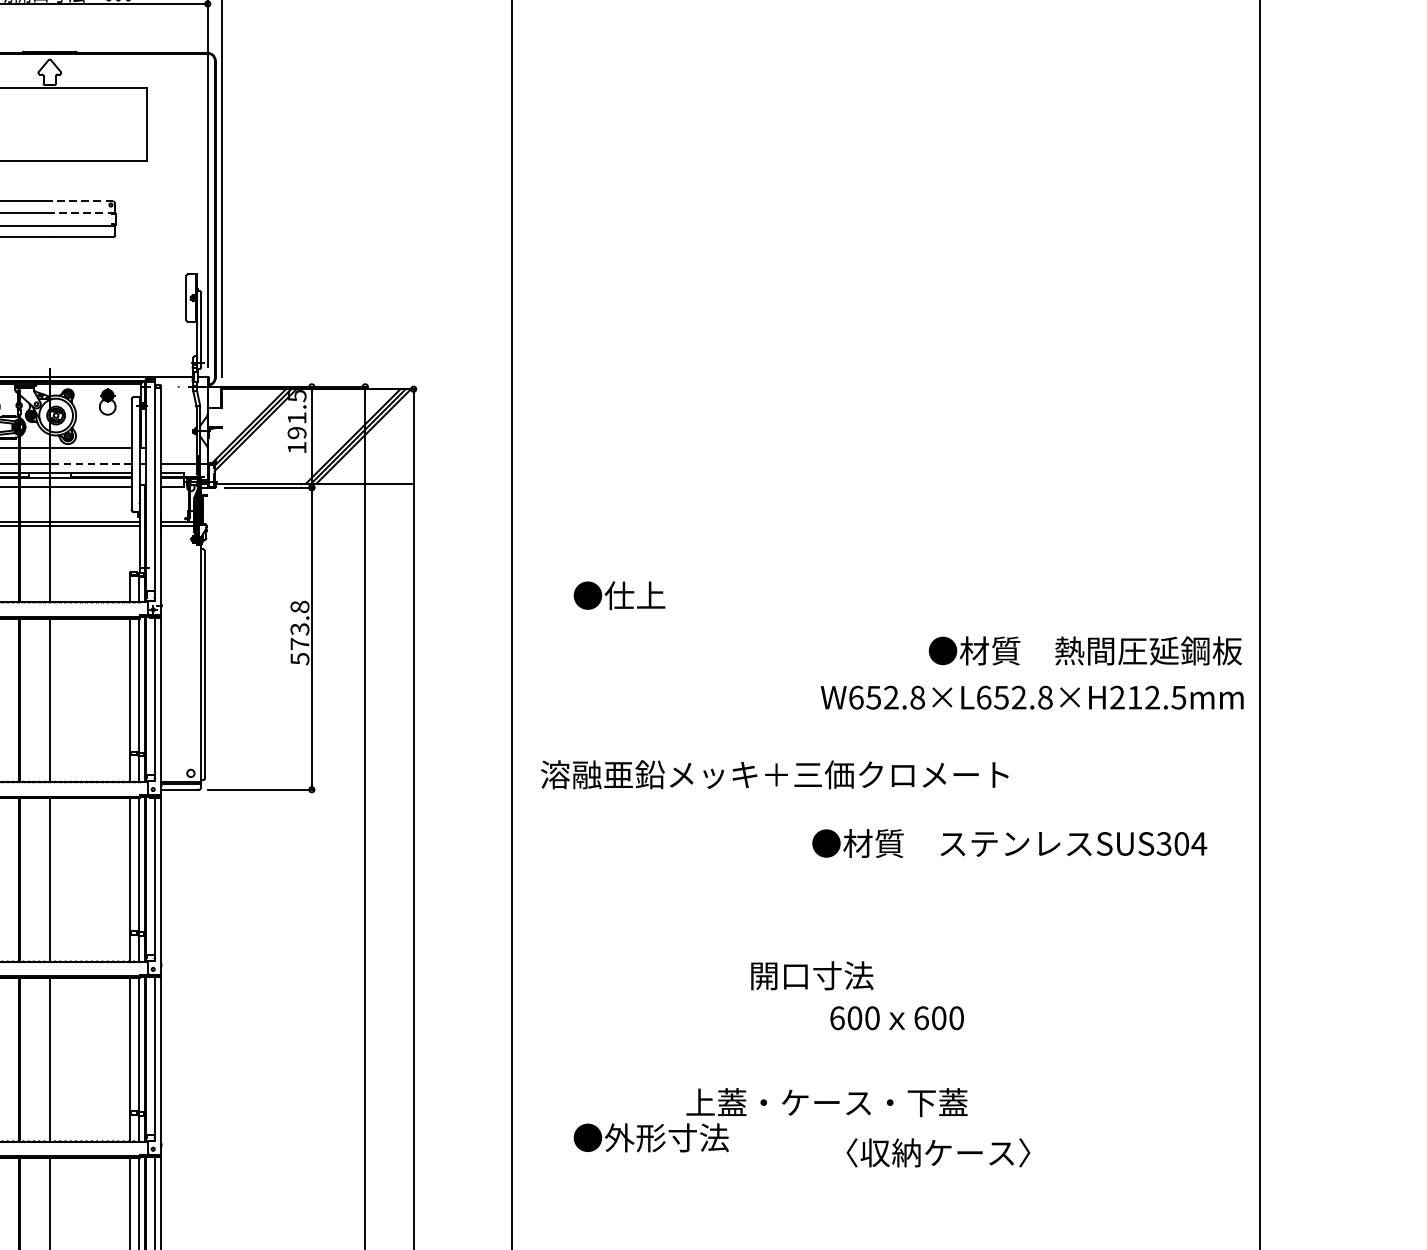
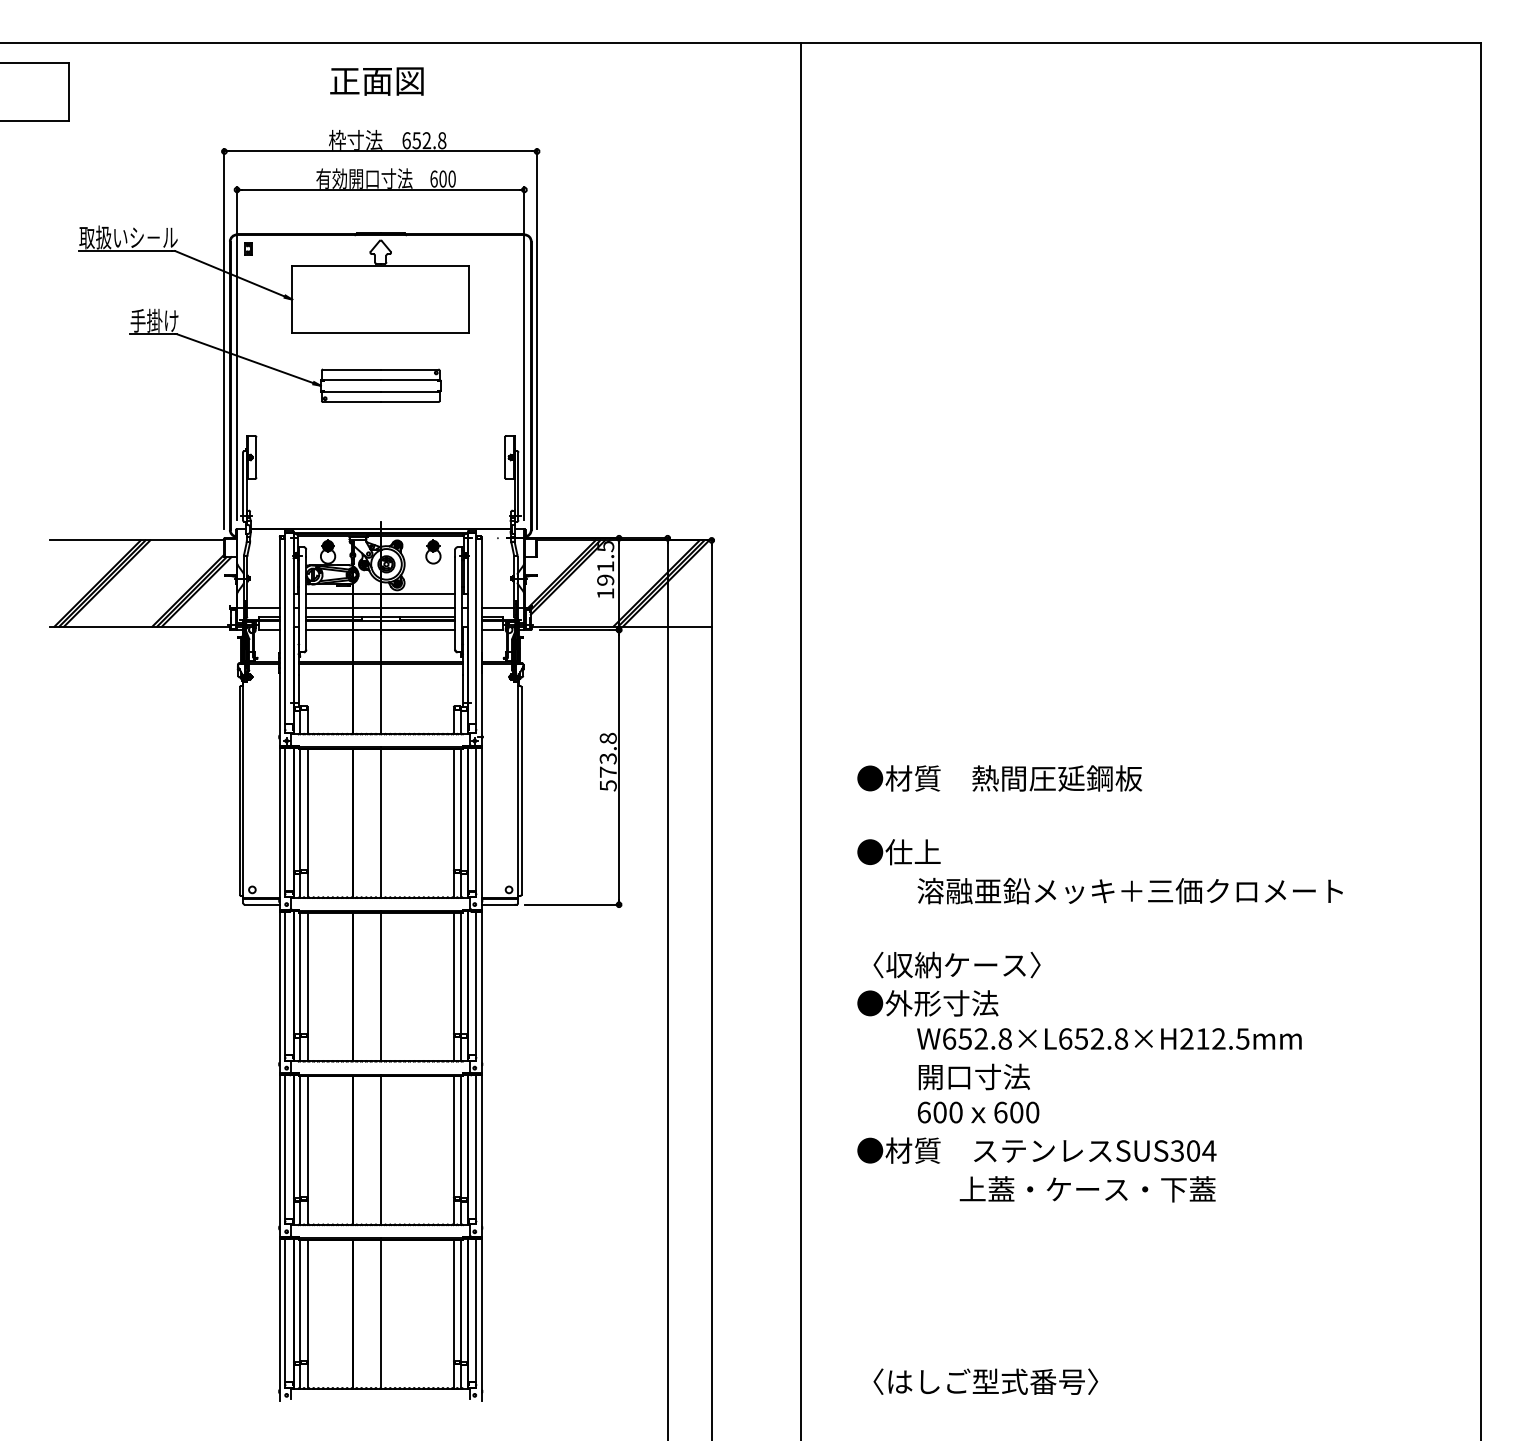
line: (81, 201) -> (409, 369), dashed -> solid
line: (82, 213) -> (410, 380), dashed -> solid
line: (90, 464) -> (417, 608), dashed -> solid
text: (618, 596) -> (898, 852), moved
text: (1085, 650) -> (999, 778), moved
text: (1032, 697) -> (1109, 1038), moved
text: (773, 775) -> (1129, 891), moved
text: (1009, 843) -> (1036, 1150), moved
text: (811, 975) -> (973, 1076), moved
text: (897, 1018) -> (978, 1112), moved
text: (650, 1137) -> (927, 1003), moved
text: (937, 1152) -> (956, 964), moved

